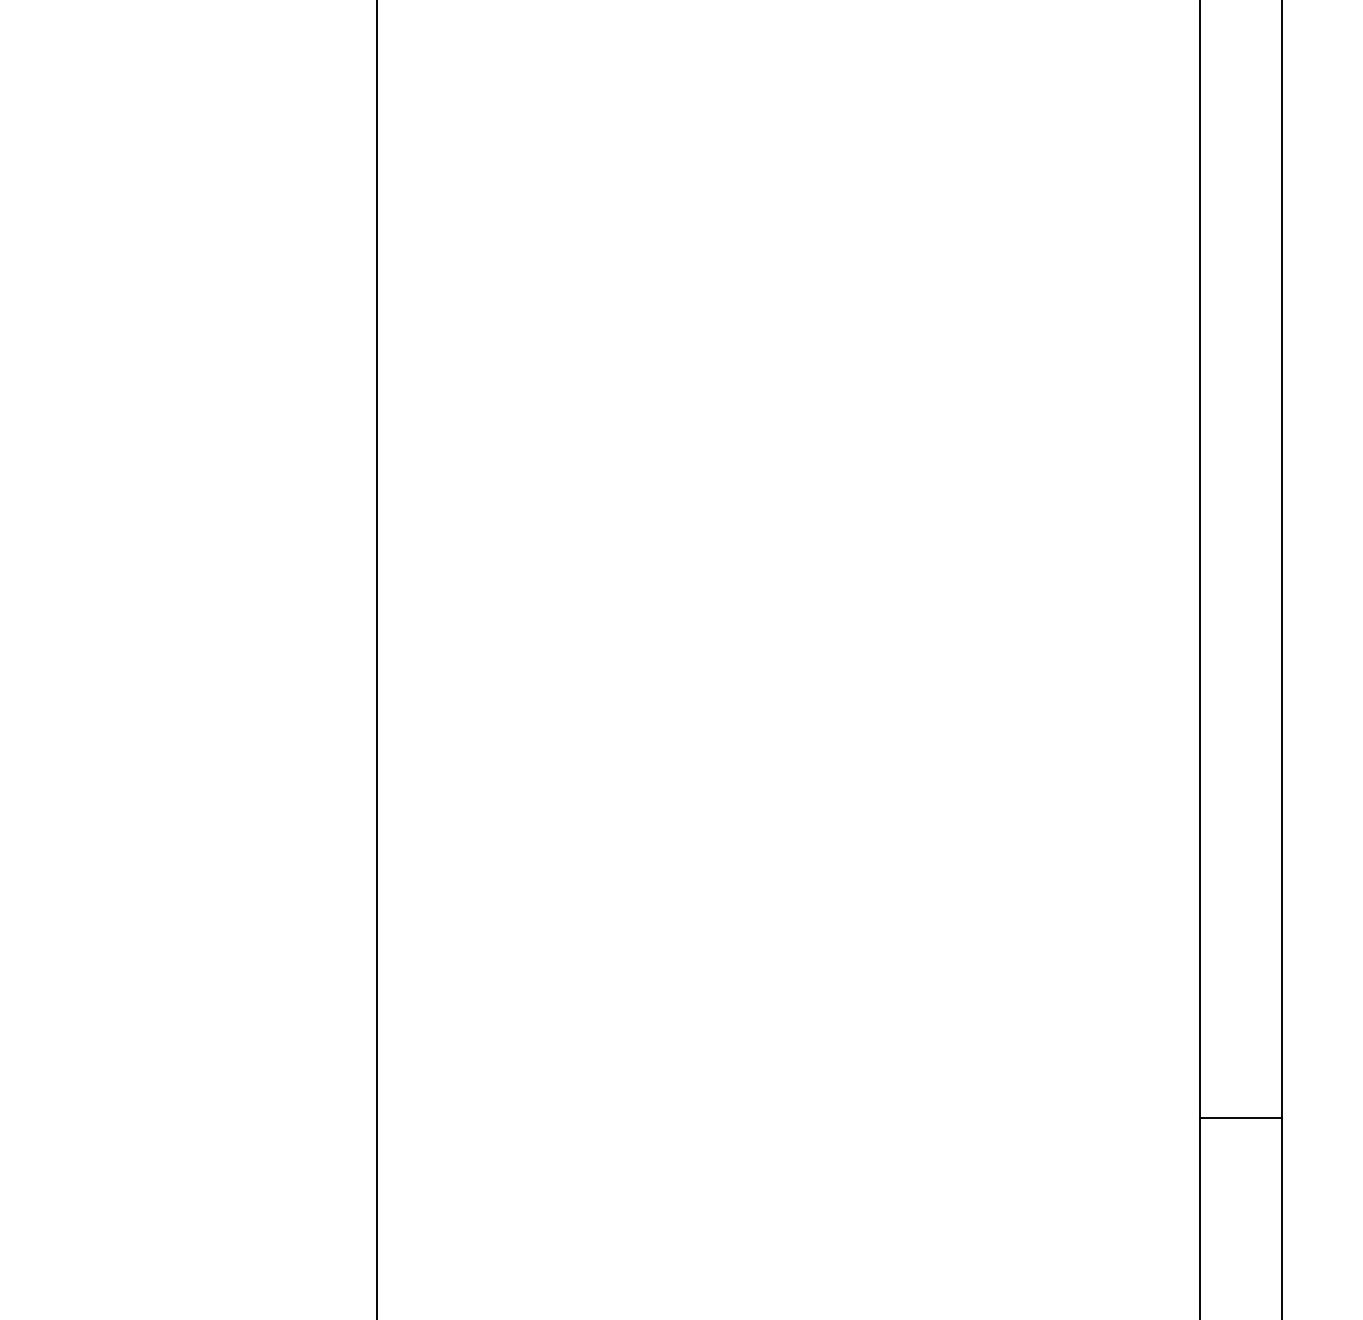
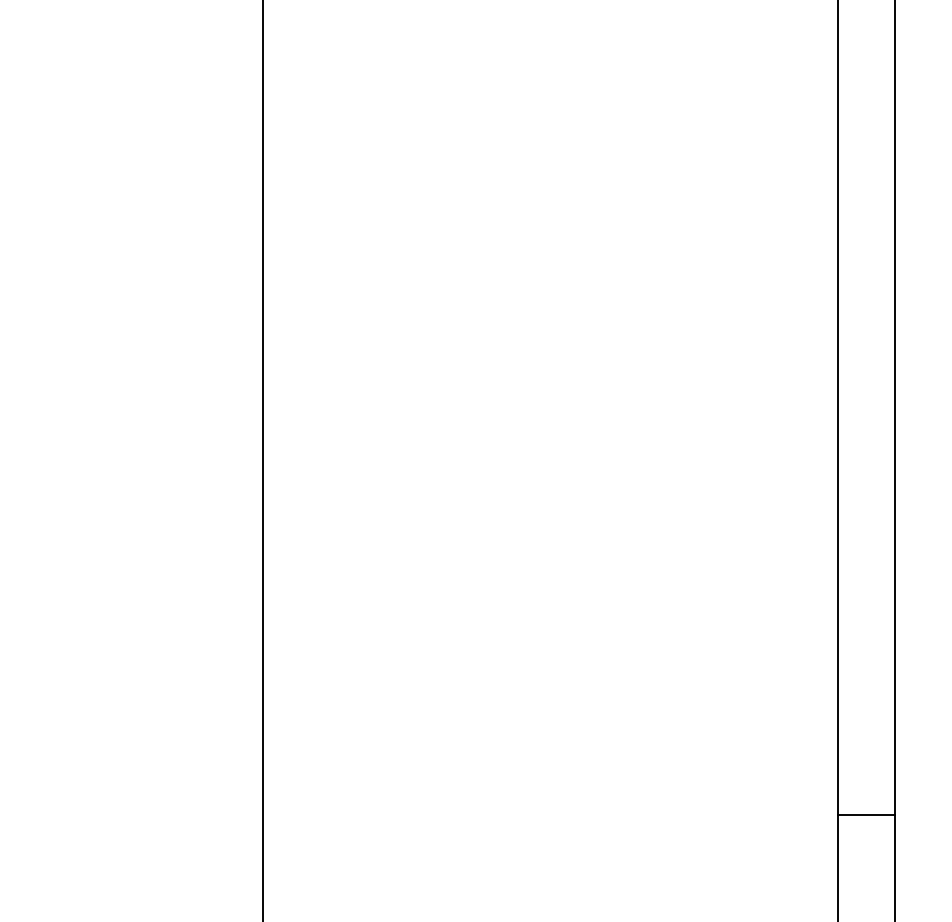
line: (1240, 1118) -> (866, 815), moved

